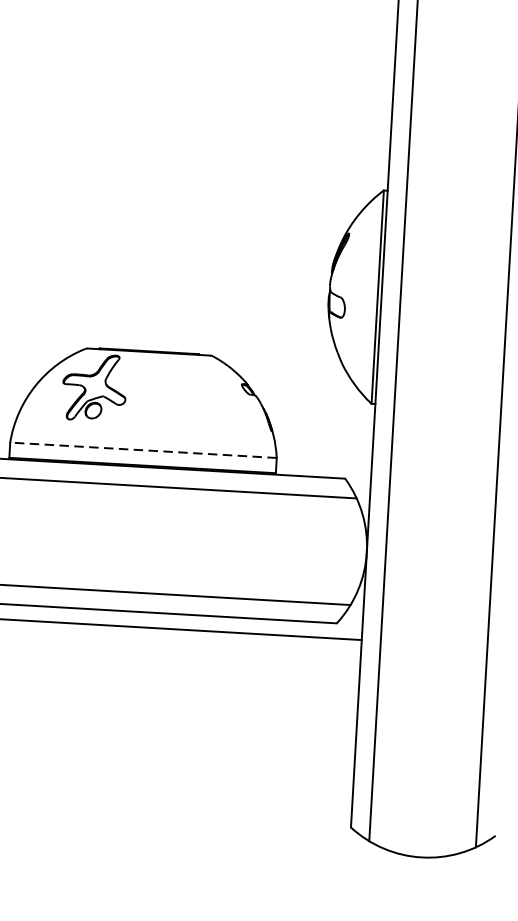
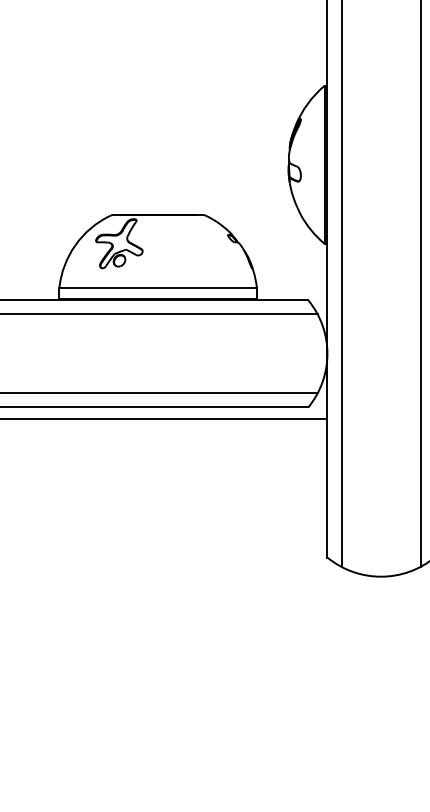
line: (143, 449) -> (158, 287), dashed -> solid

